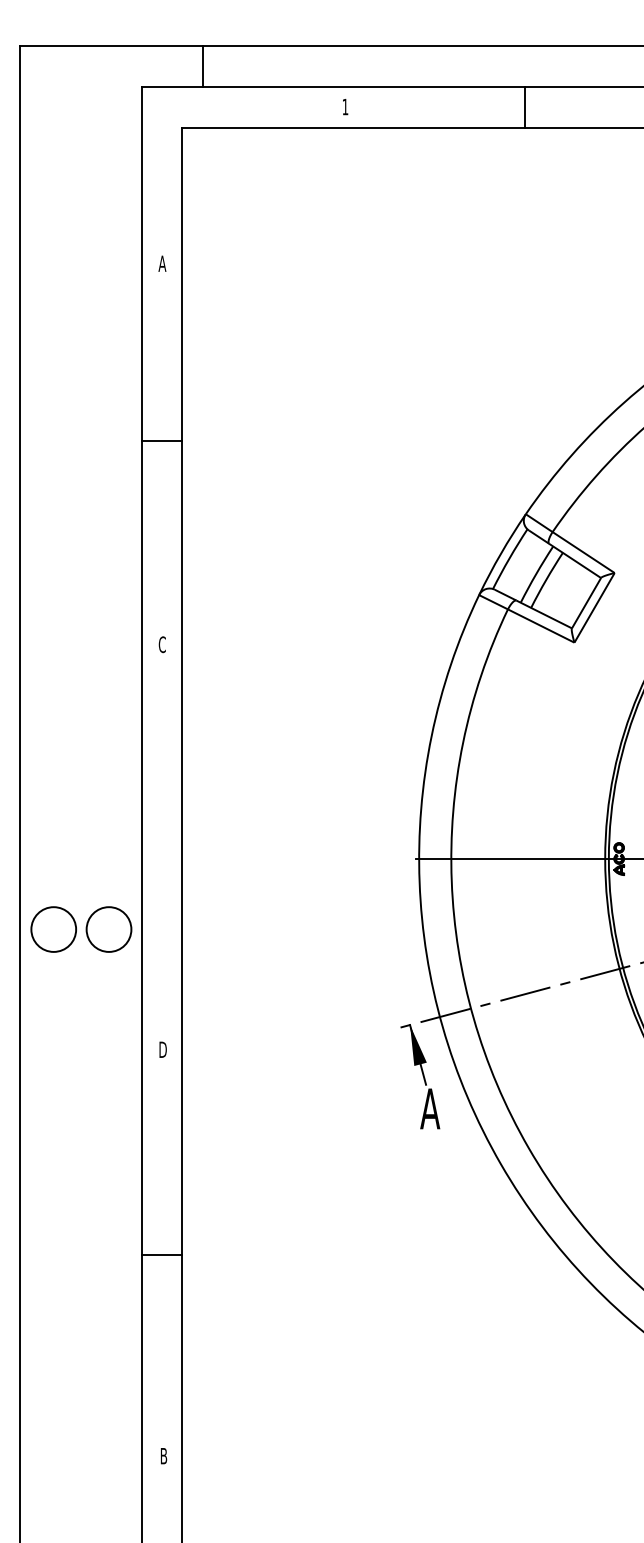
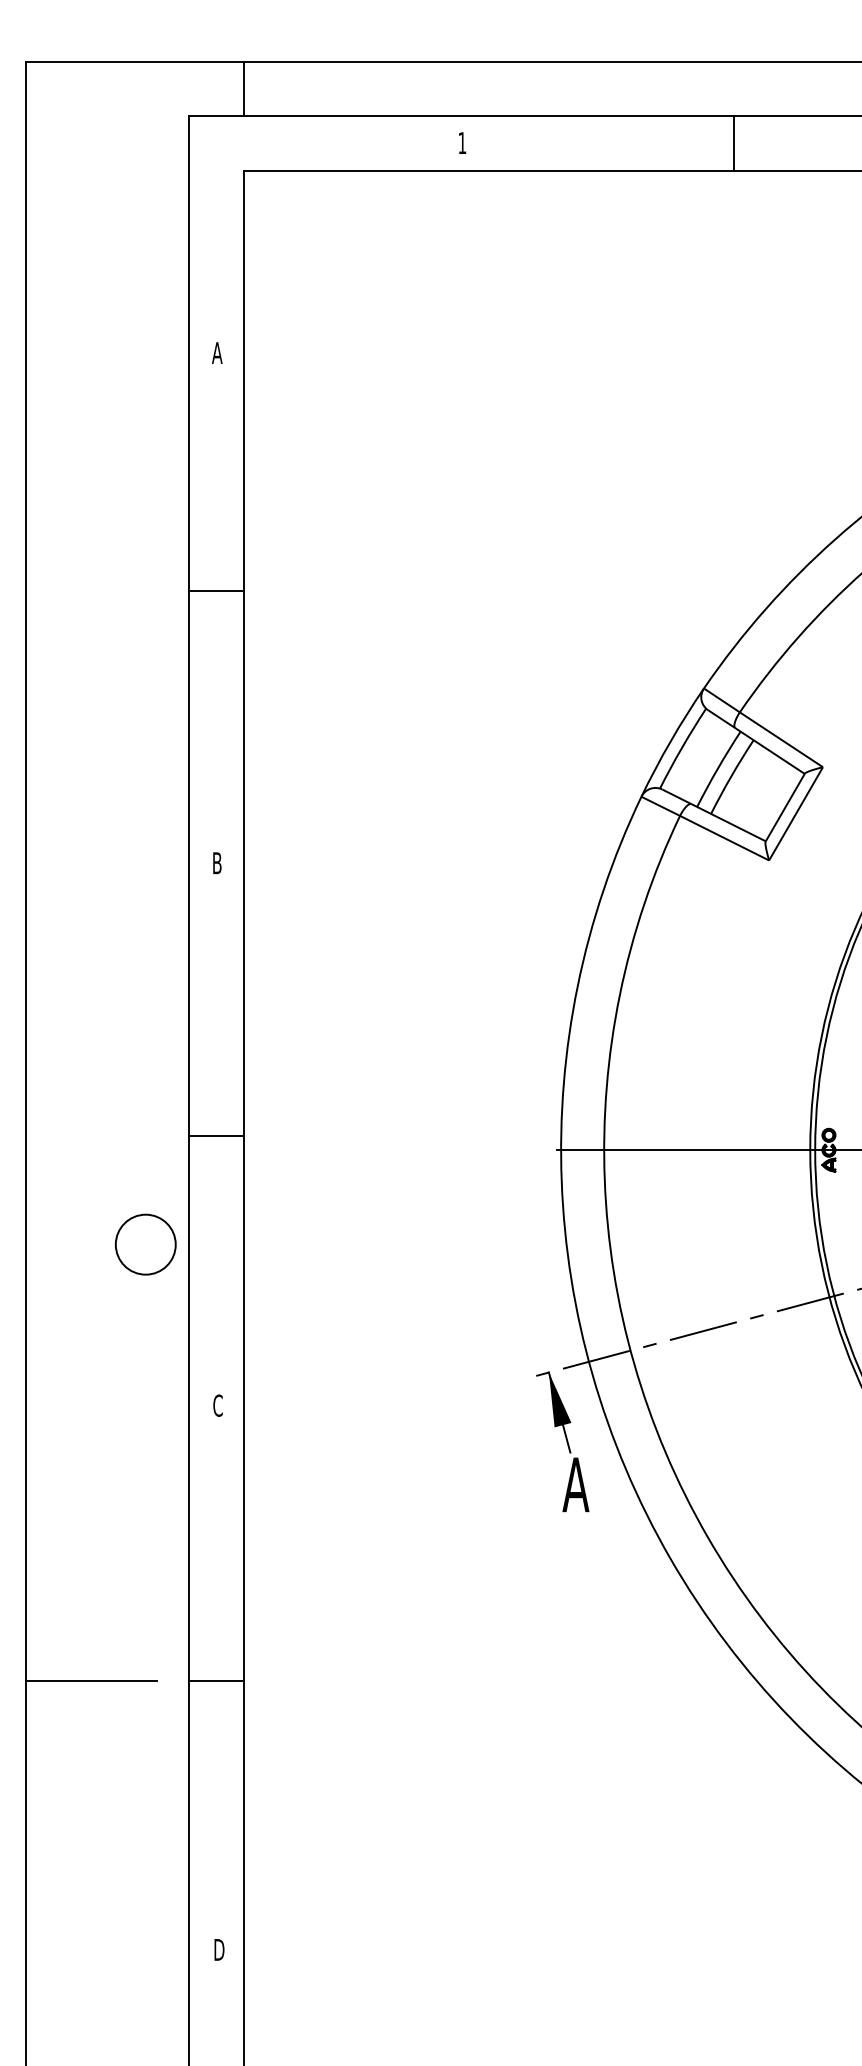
line: (202, 66) -> (243, 88), moved
line: (524, 107) -> (734, 143), moved
text: (161, 644) -> (216, 863), C -> B
line: (161, 848) -> (216, 1135), added
circle: (53, 929) -> (71, 1244), removed
text: (163, 1049) -> (218, 1405), D -> C
line: (67, 1254) -> (90, 1680), added
text: (164, 1455) -> (219, 1949), B -> D

